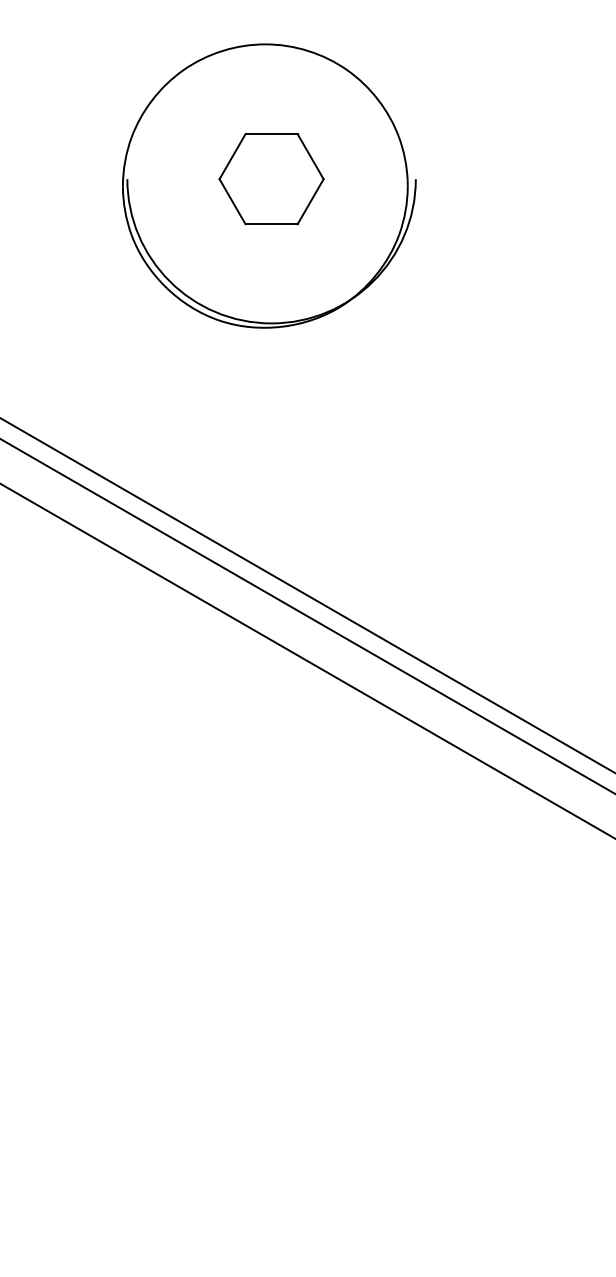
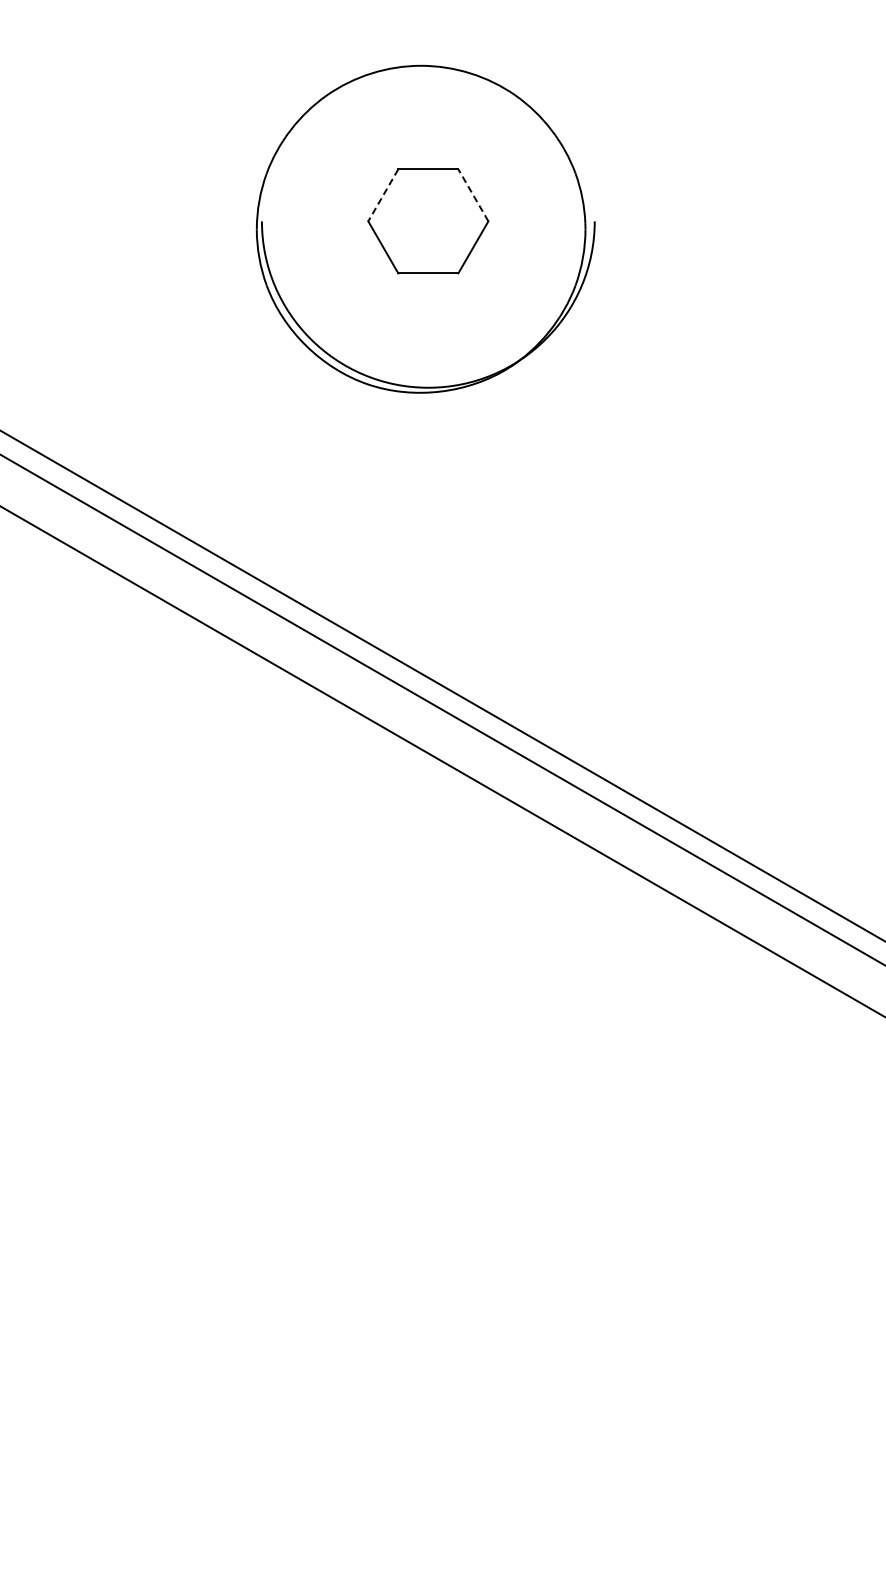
line: (310, 155) -> (473, 194), solid -> dashed
line: (232, 156) -> (383, 195), solid -> dashed

